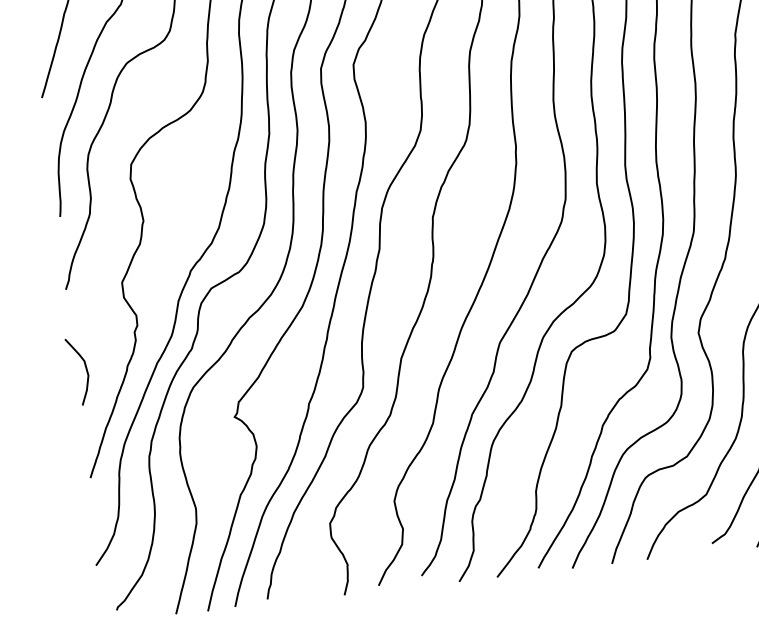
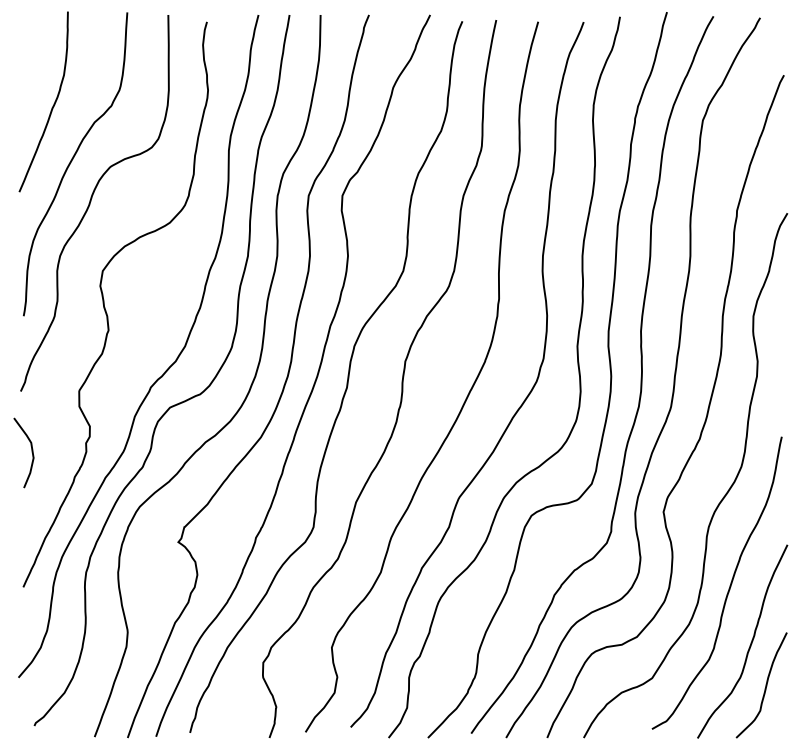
curve: (85, 370) -> (31, 452), moved

